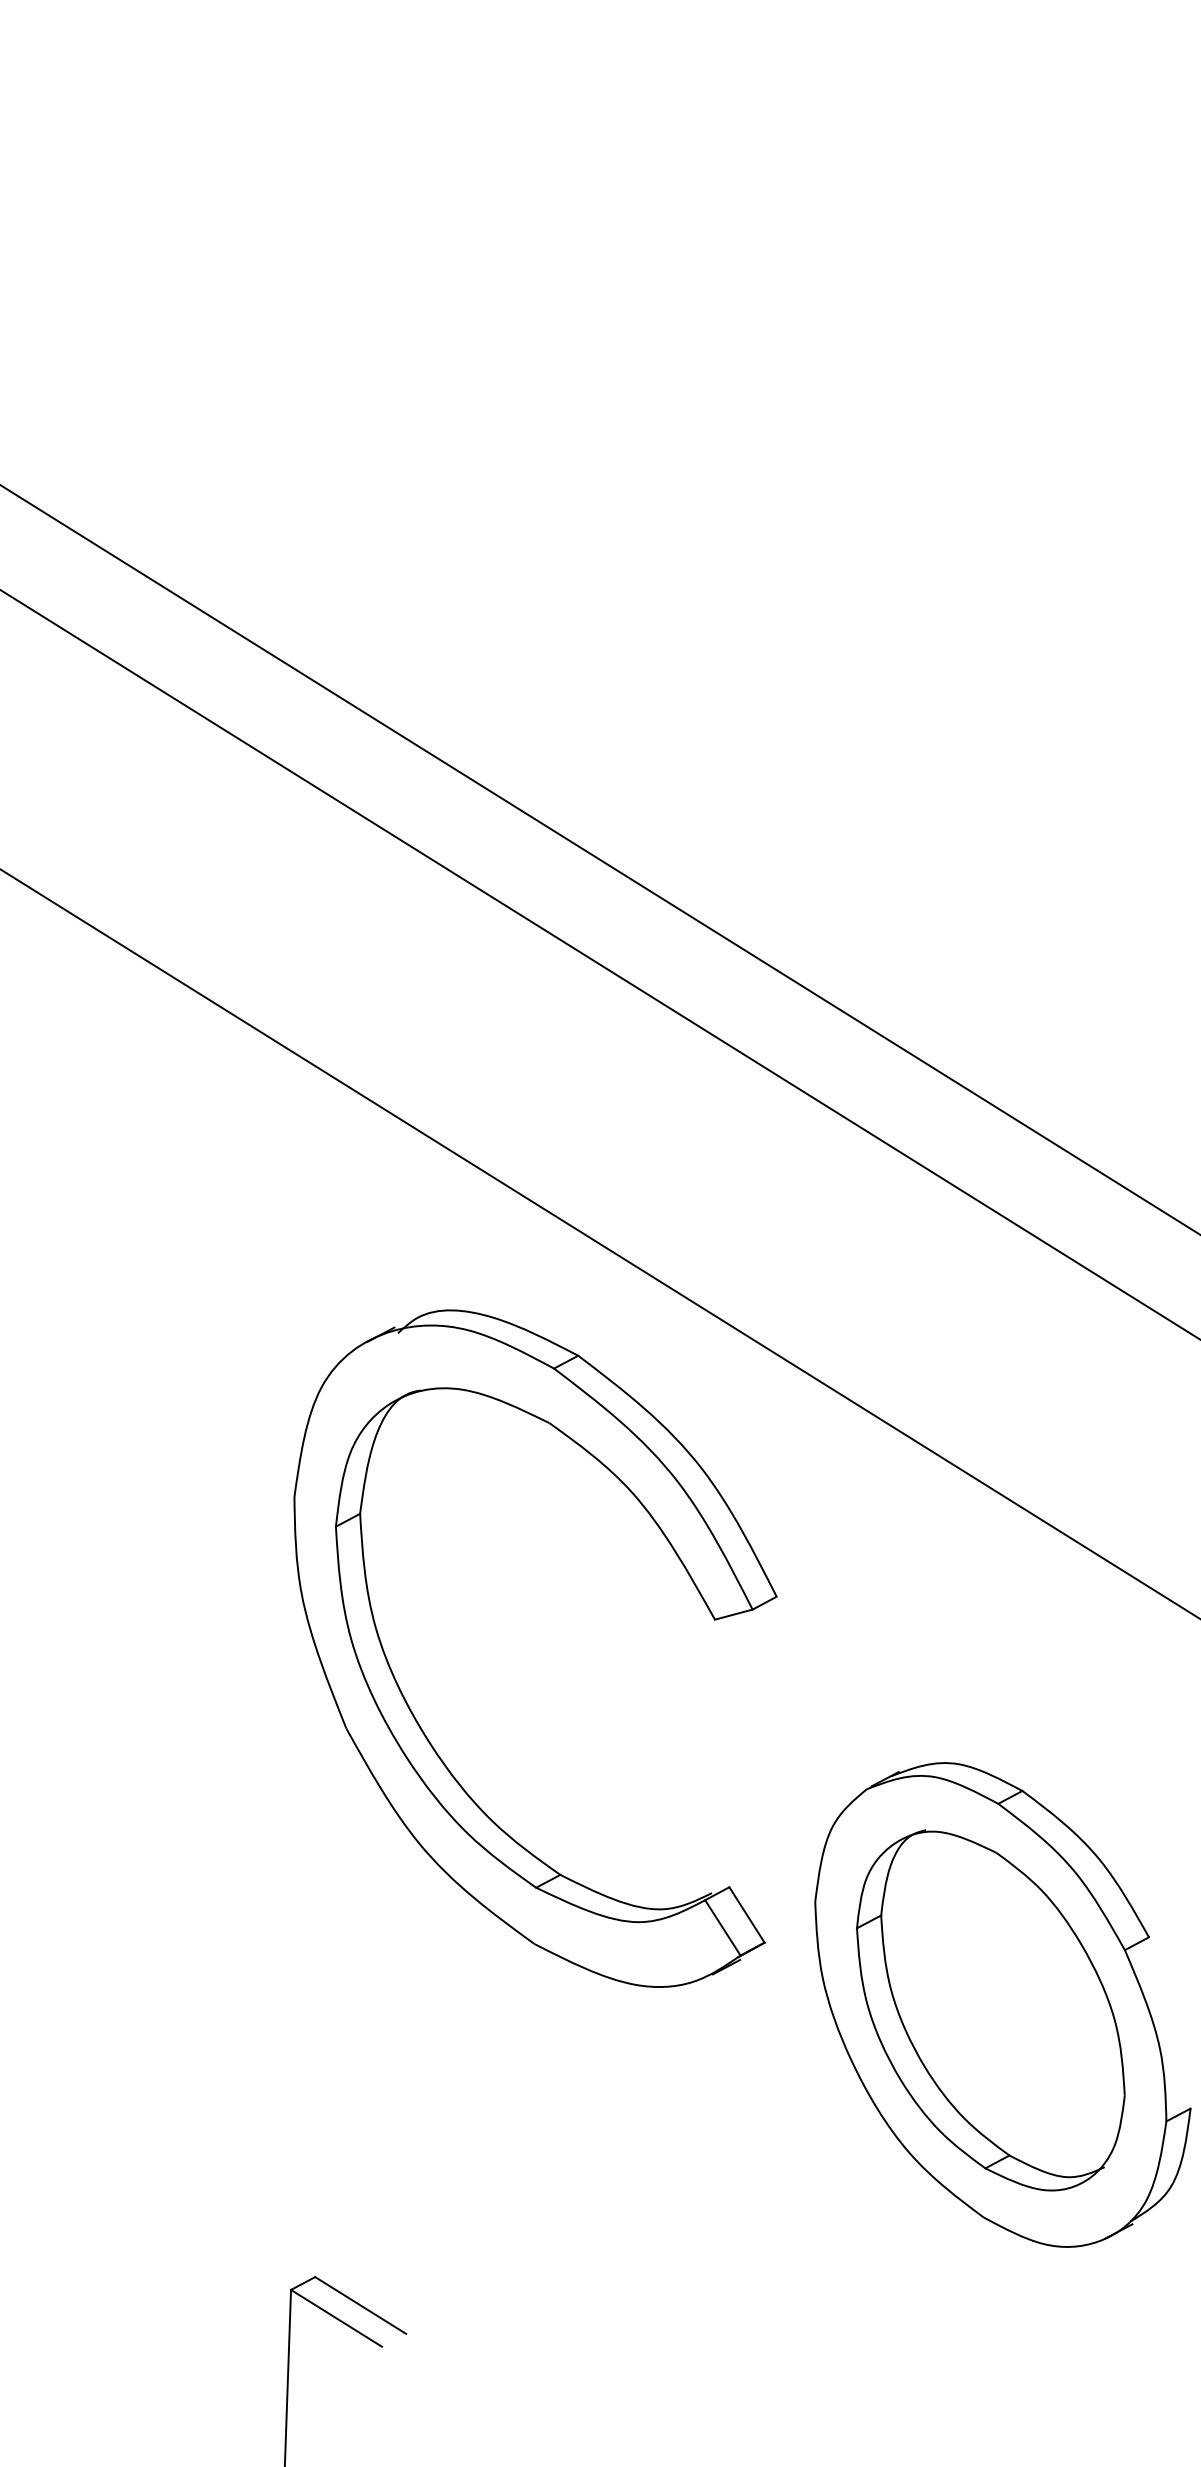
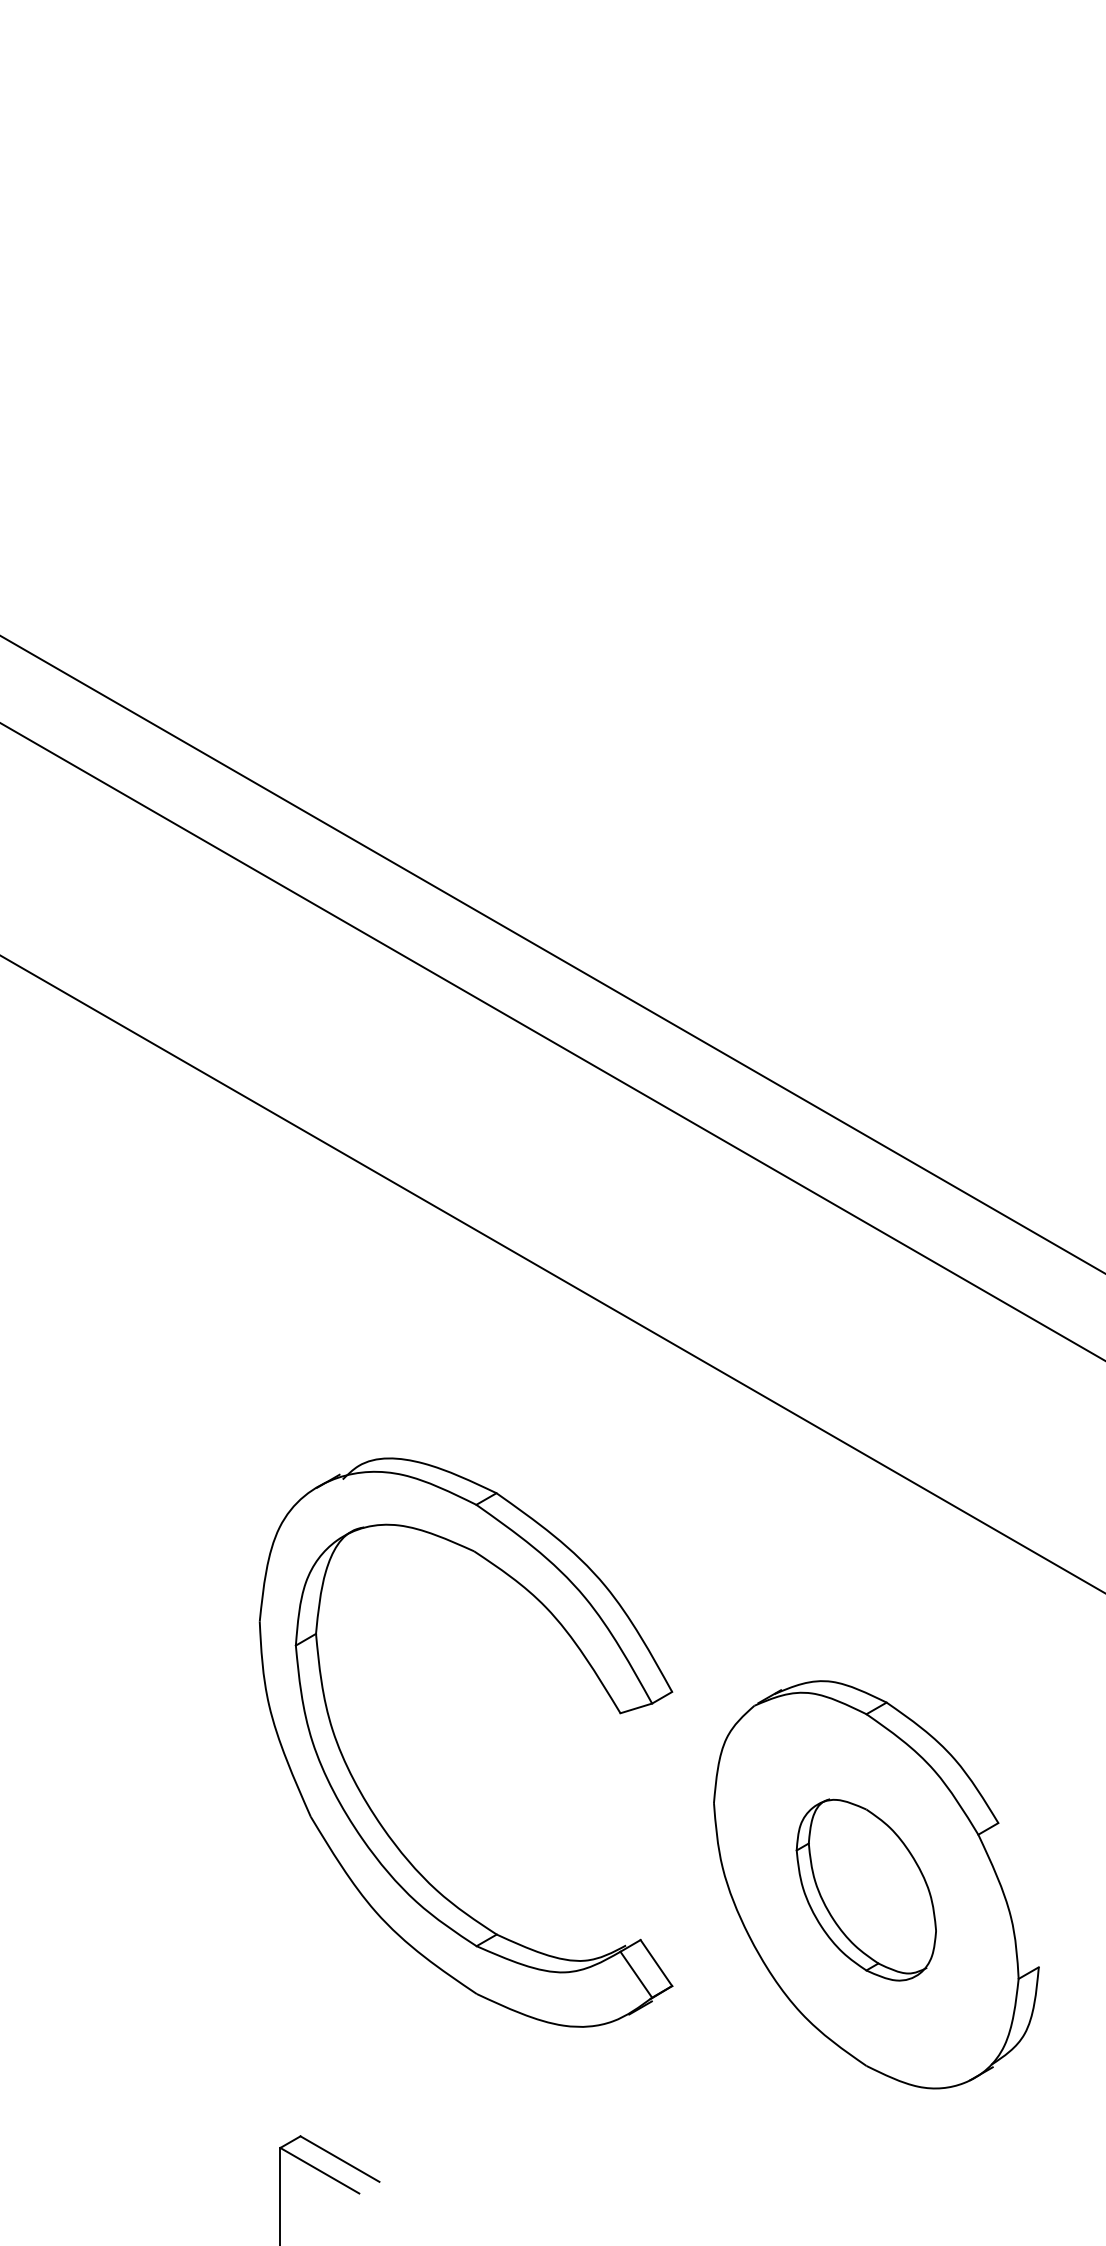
part: (417, 1719) -> (370, 1806), moved
part: (991, 2009) -> (866, 1889), size x0.6

